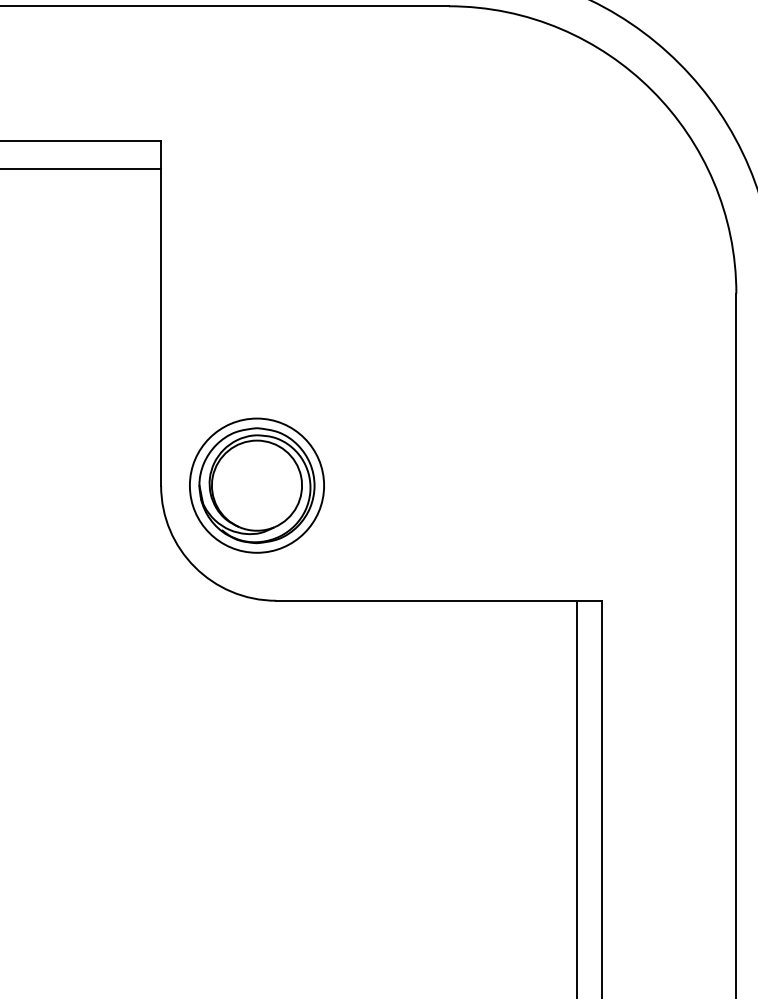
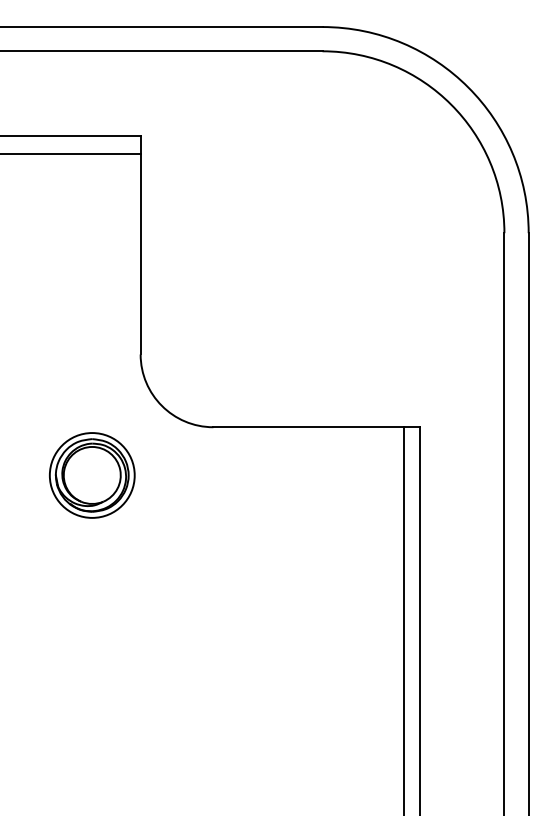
part: (257, 485) -> (92, 475), moved

